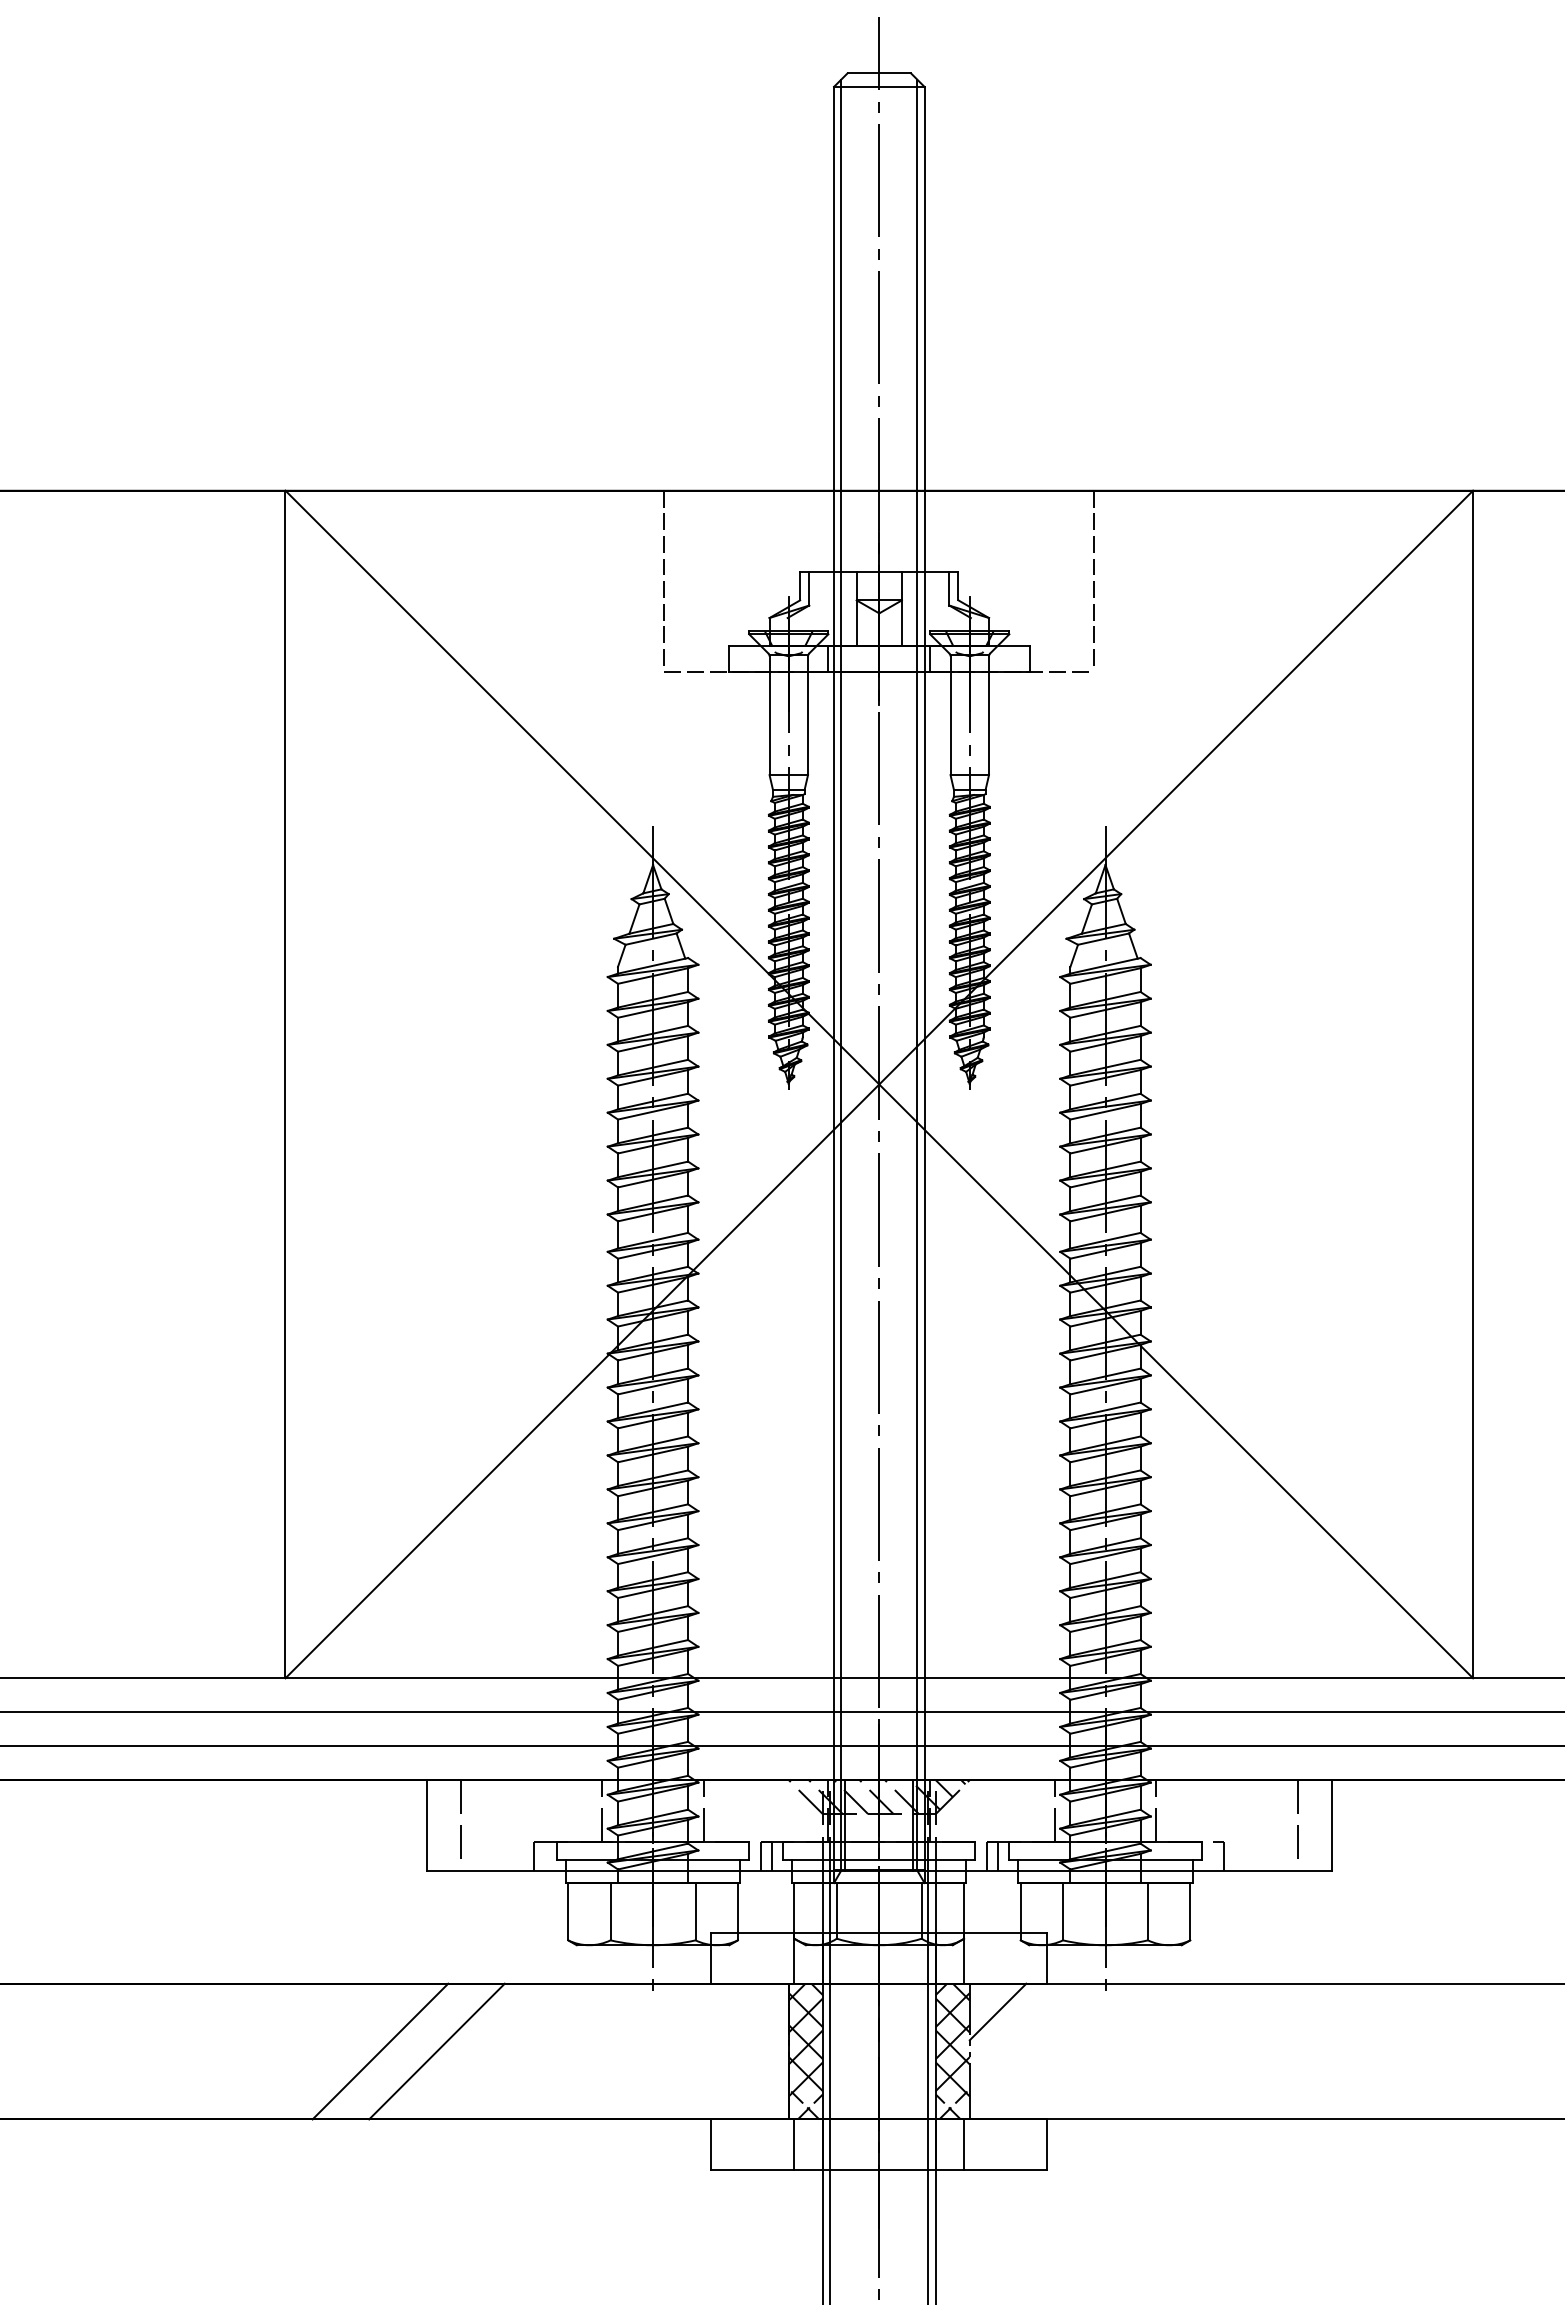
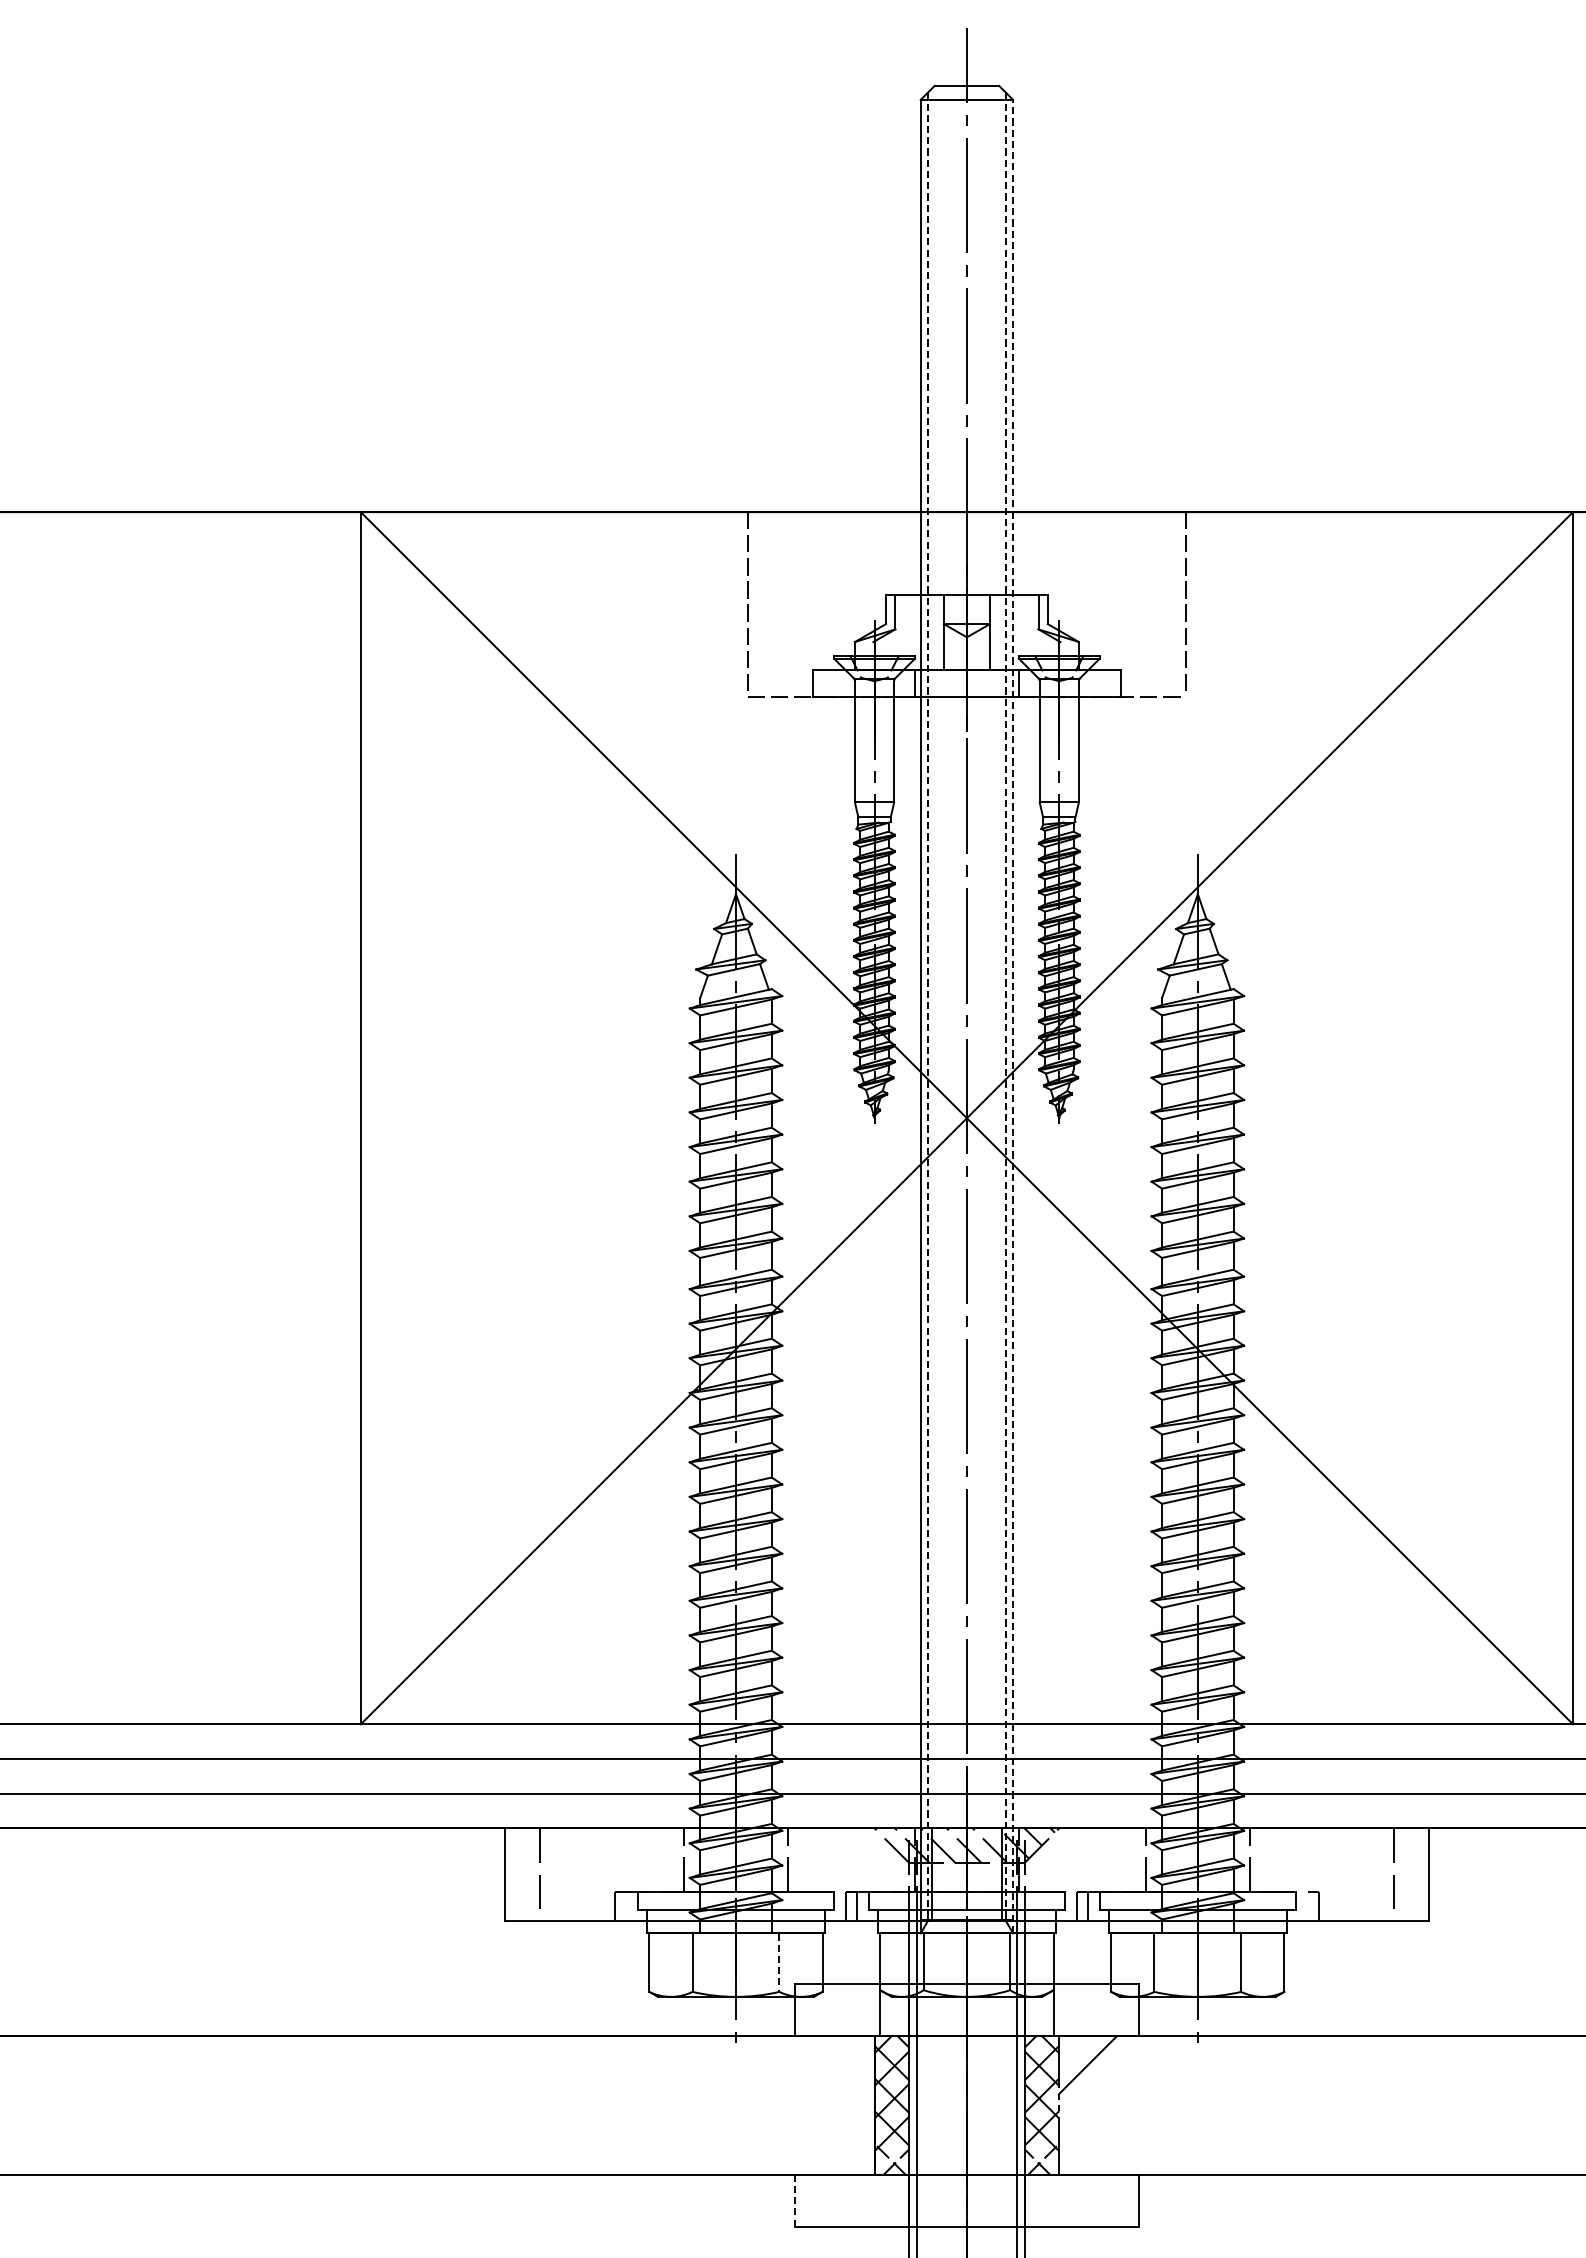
line: (841, 975) -> (928, 1006), solid -> dashed
line: (917, 975) -> (1005, 1006), solid -> dashed
line: (924, 984) -> (1013, 1016), solid -> dashed
line: (695, 1911) -> (779, 1962), solid -> dashed
line: (380, 2051) -> (457, 2105), removed
line: (436, 2051) -> (514, 2105), removed
line: (711, 2144) -> (795, 2200), solid -> dashed
line: (794, 2144) -> (880, 2200), removed
line: (964, 2144) -> (1053, 2200), removed

